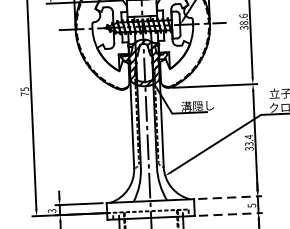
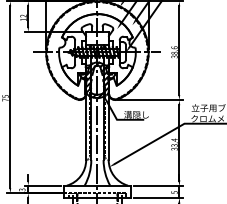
line: (230, 197) -> (158, 185), dashed -> solid
line: (231, 214) -> (158, 198), dashed -> solid

